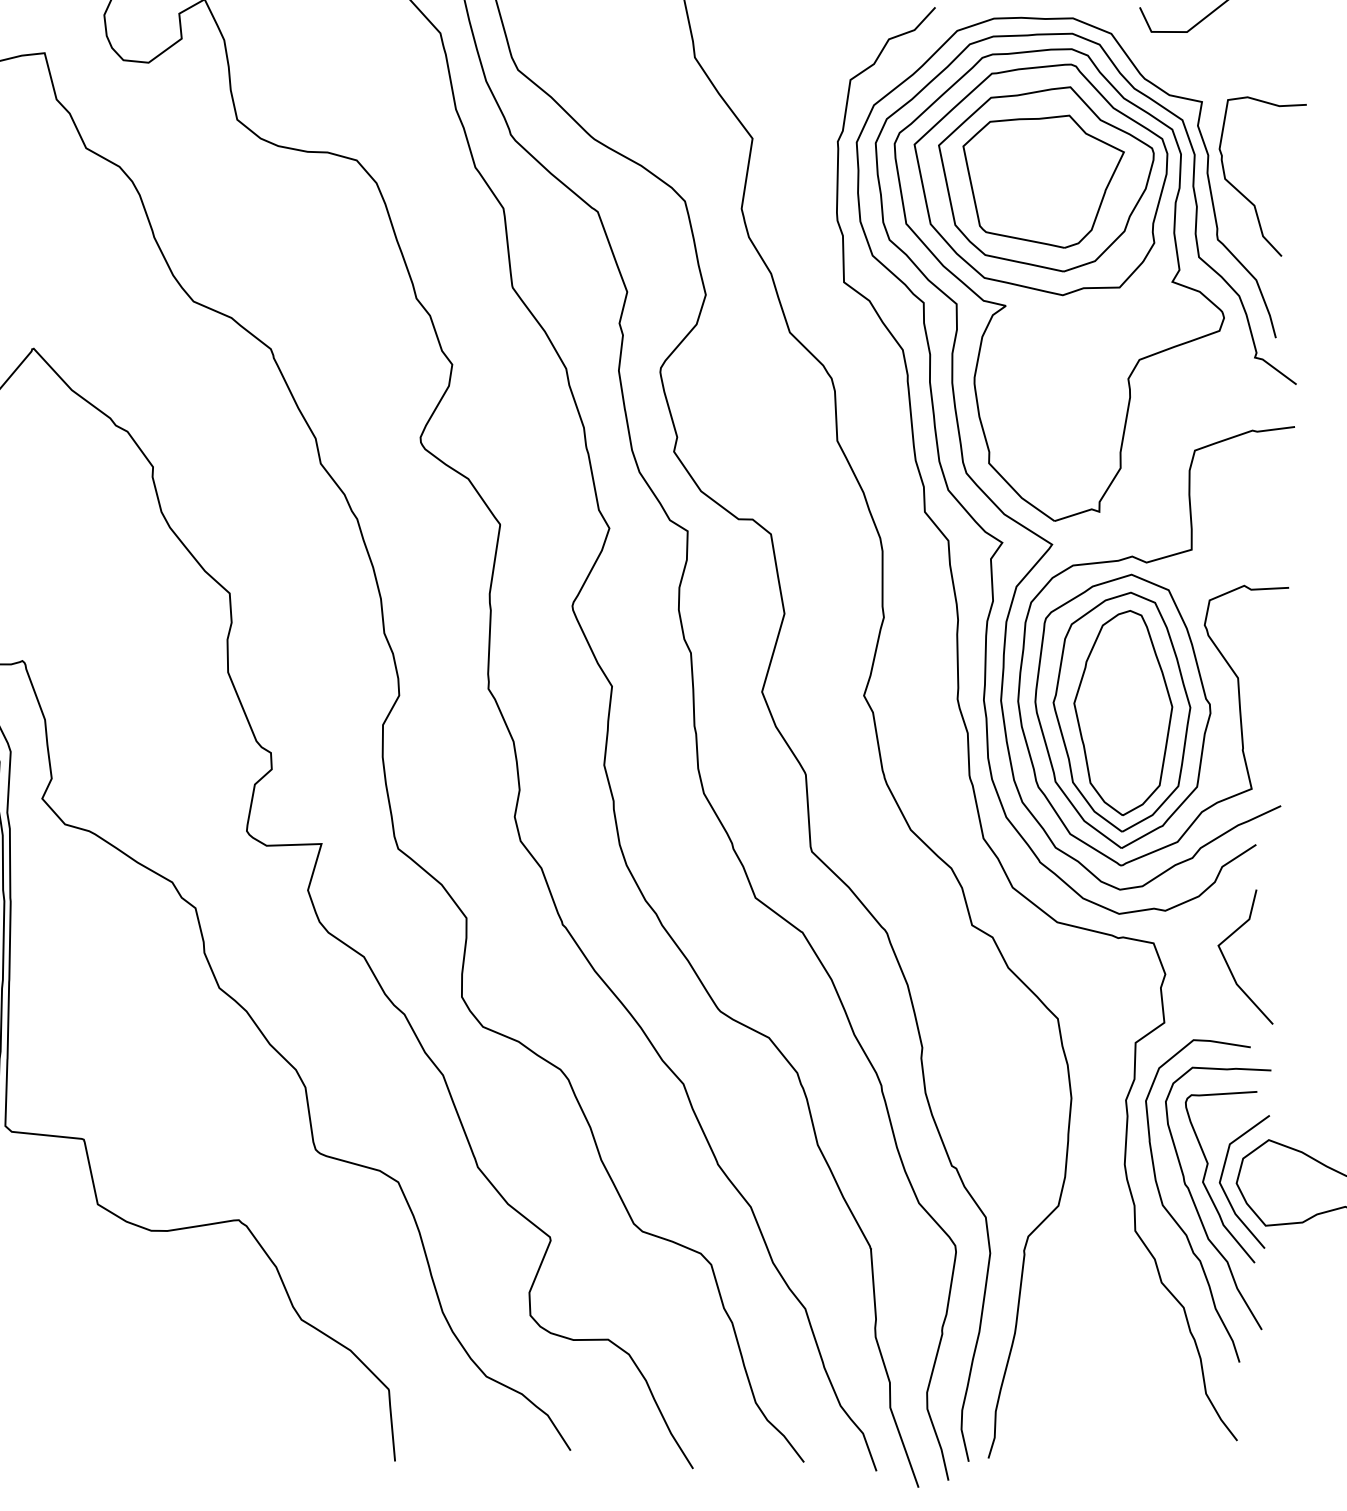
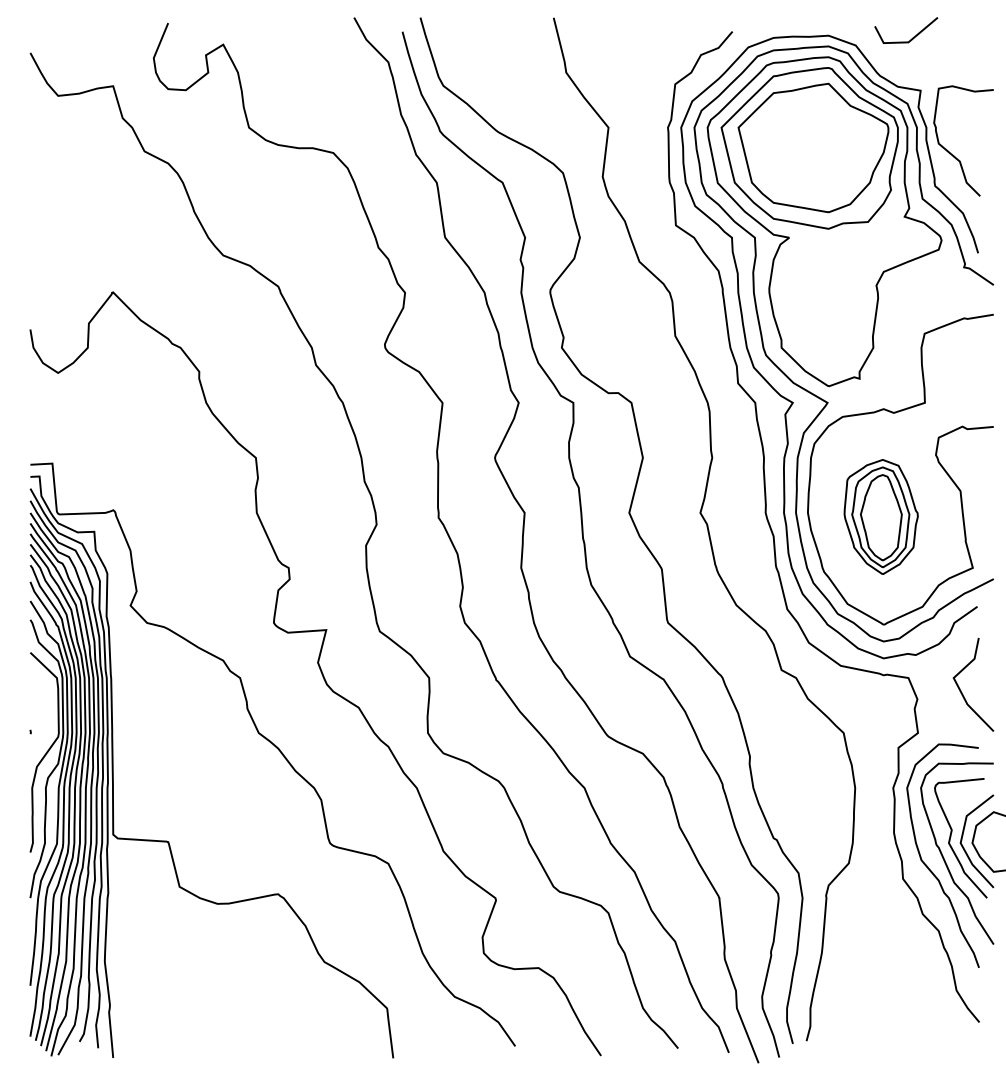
part: (1042, 180) -> (811, 149), removed
part: (1123, 710) -> (881, 516), size x0.6

